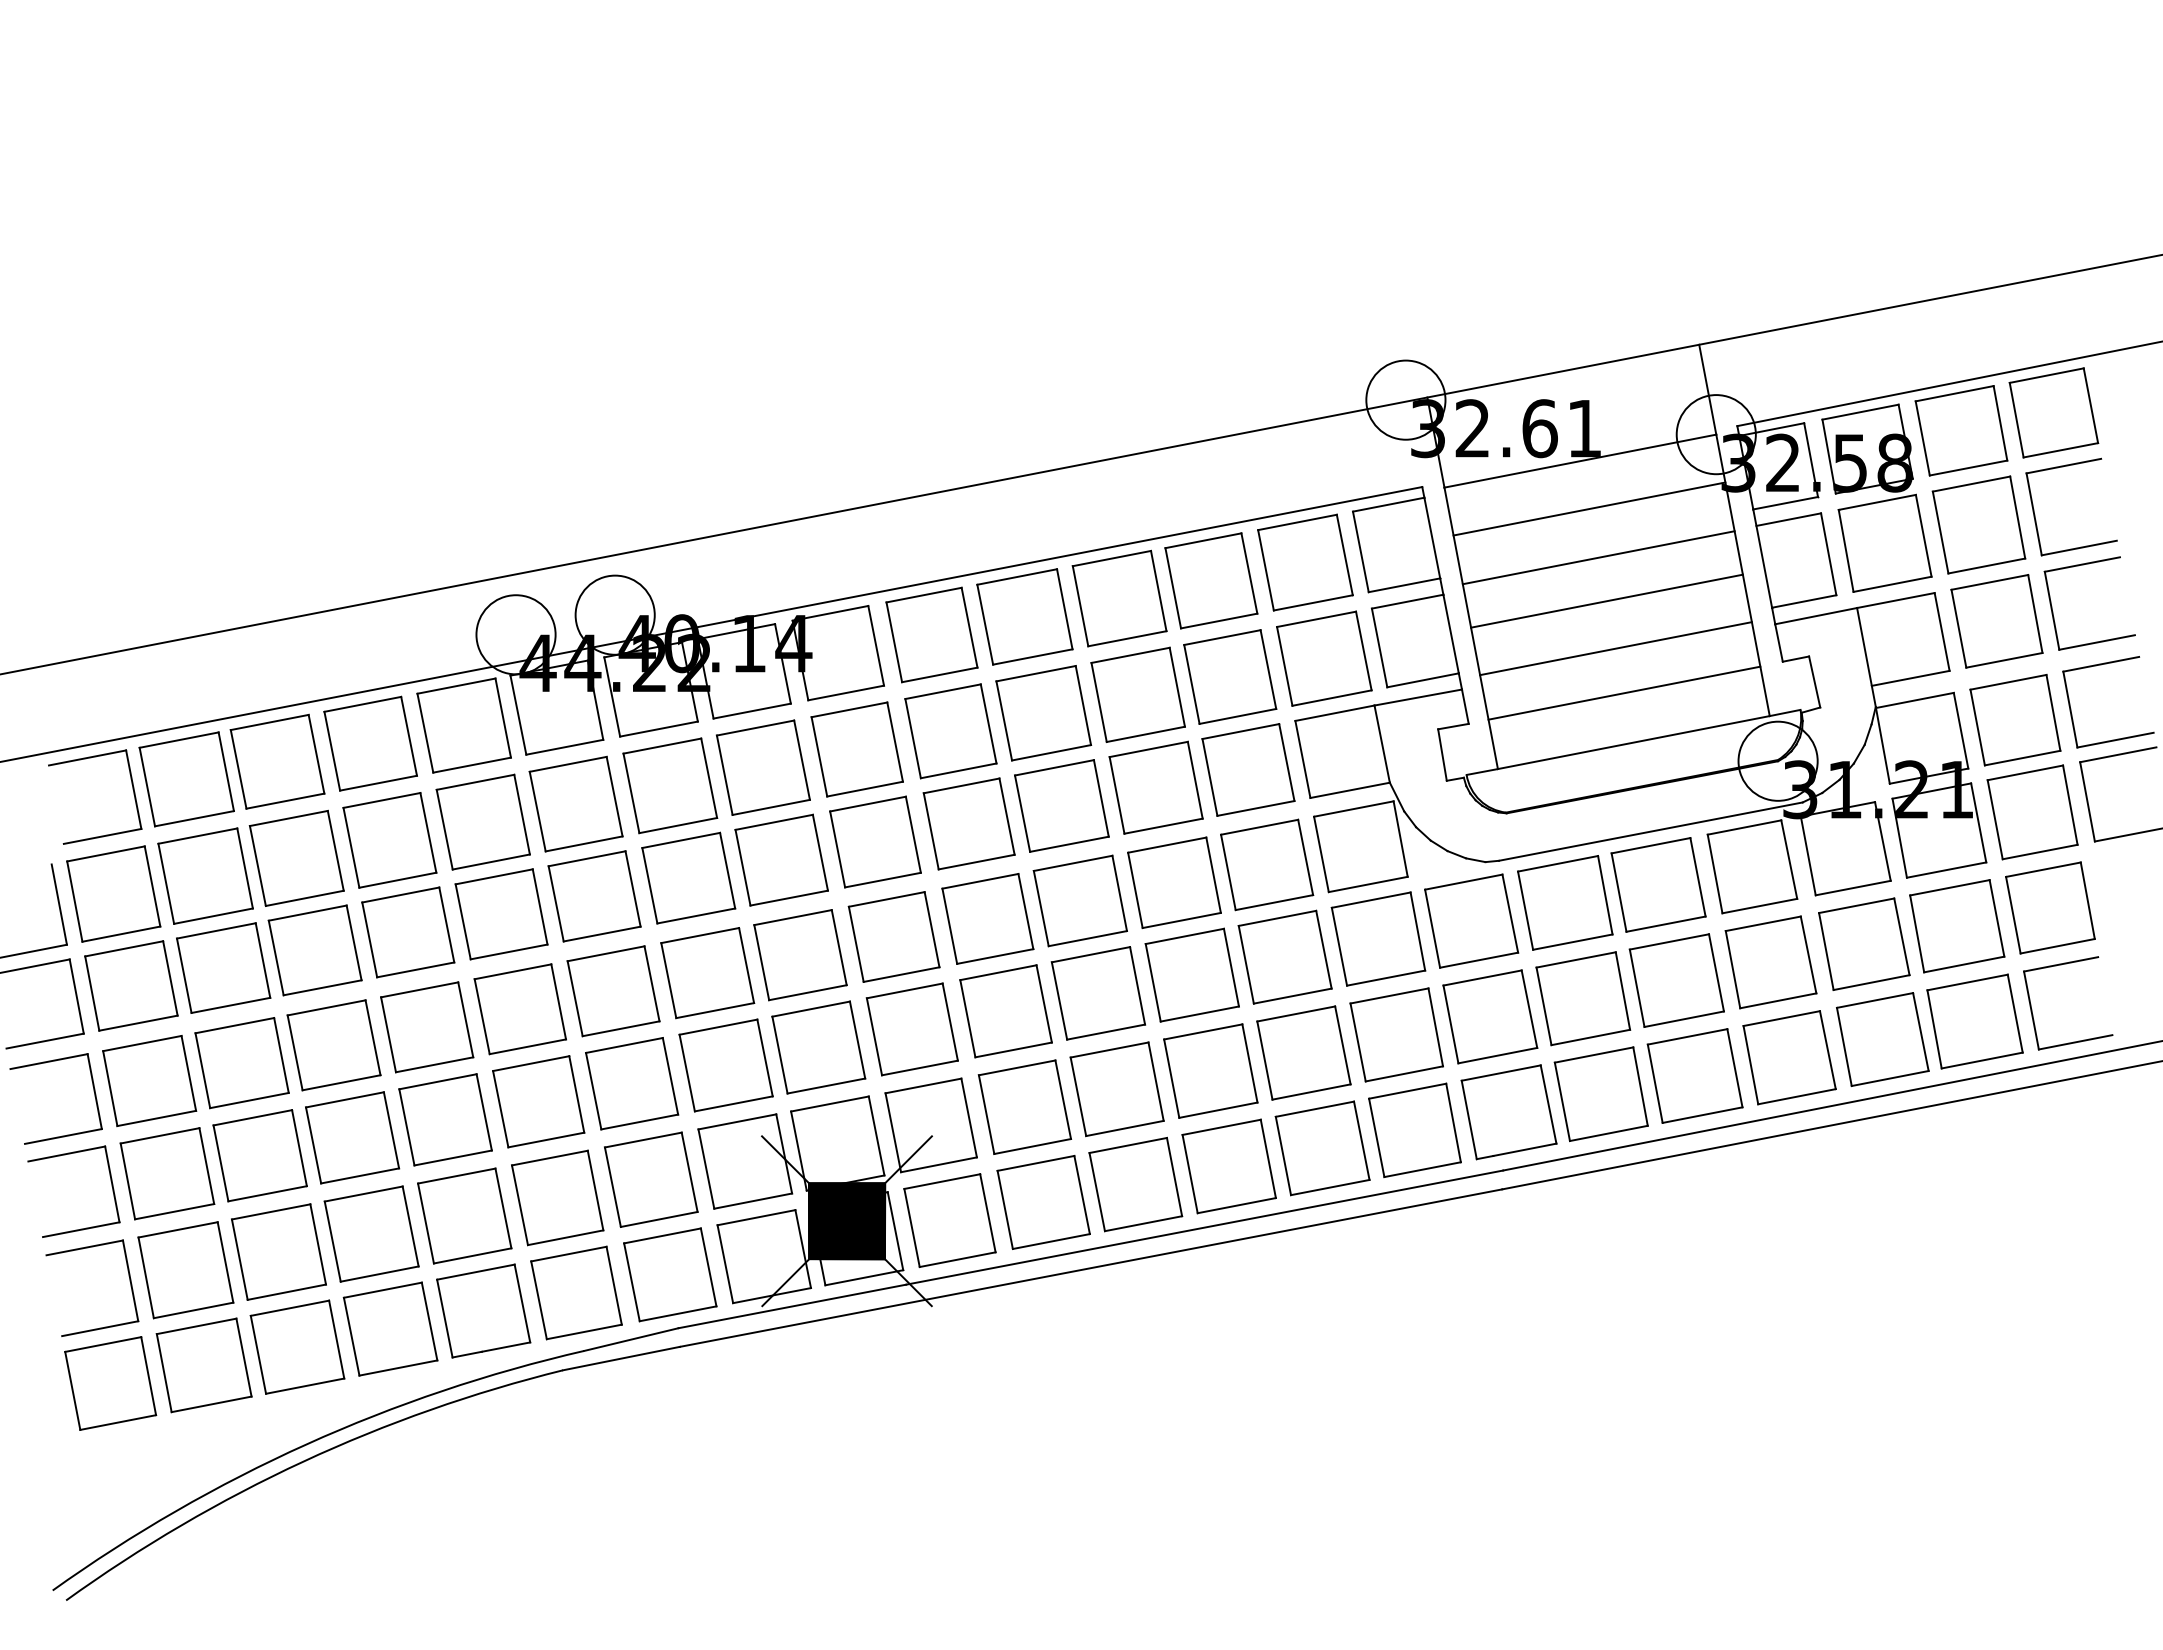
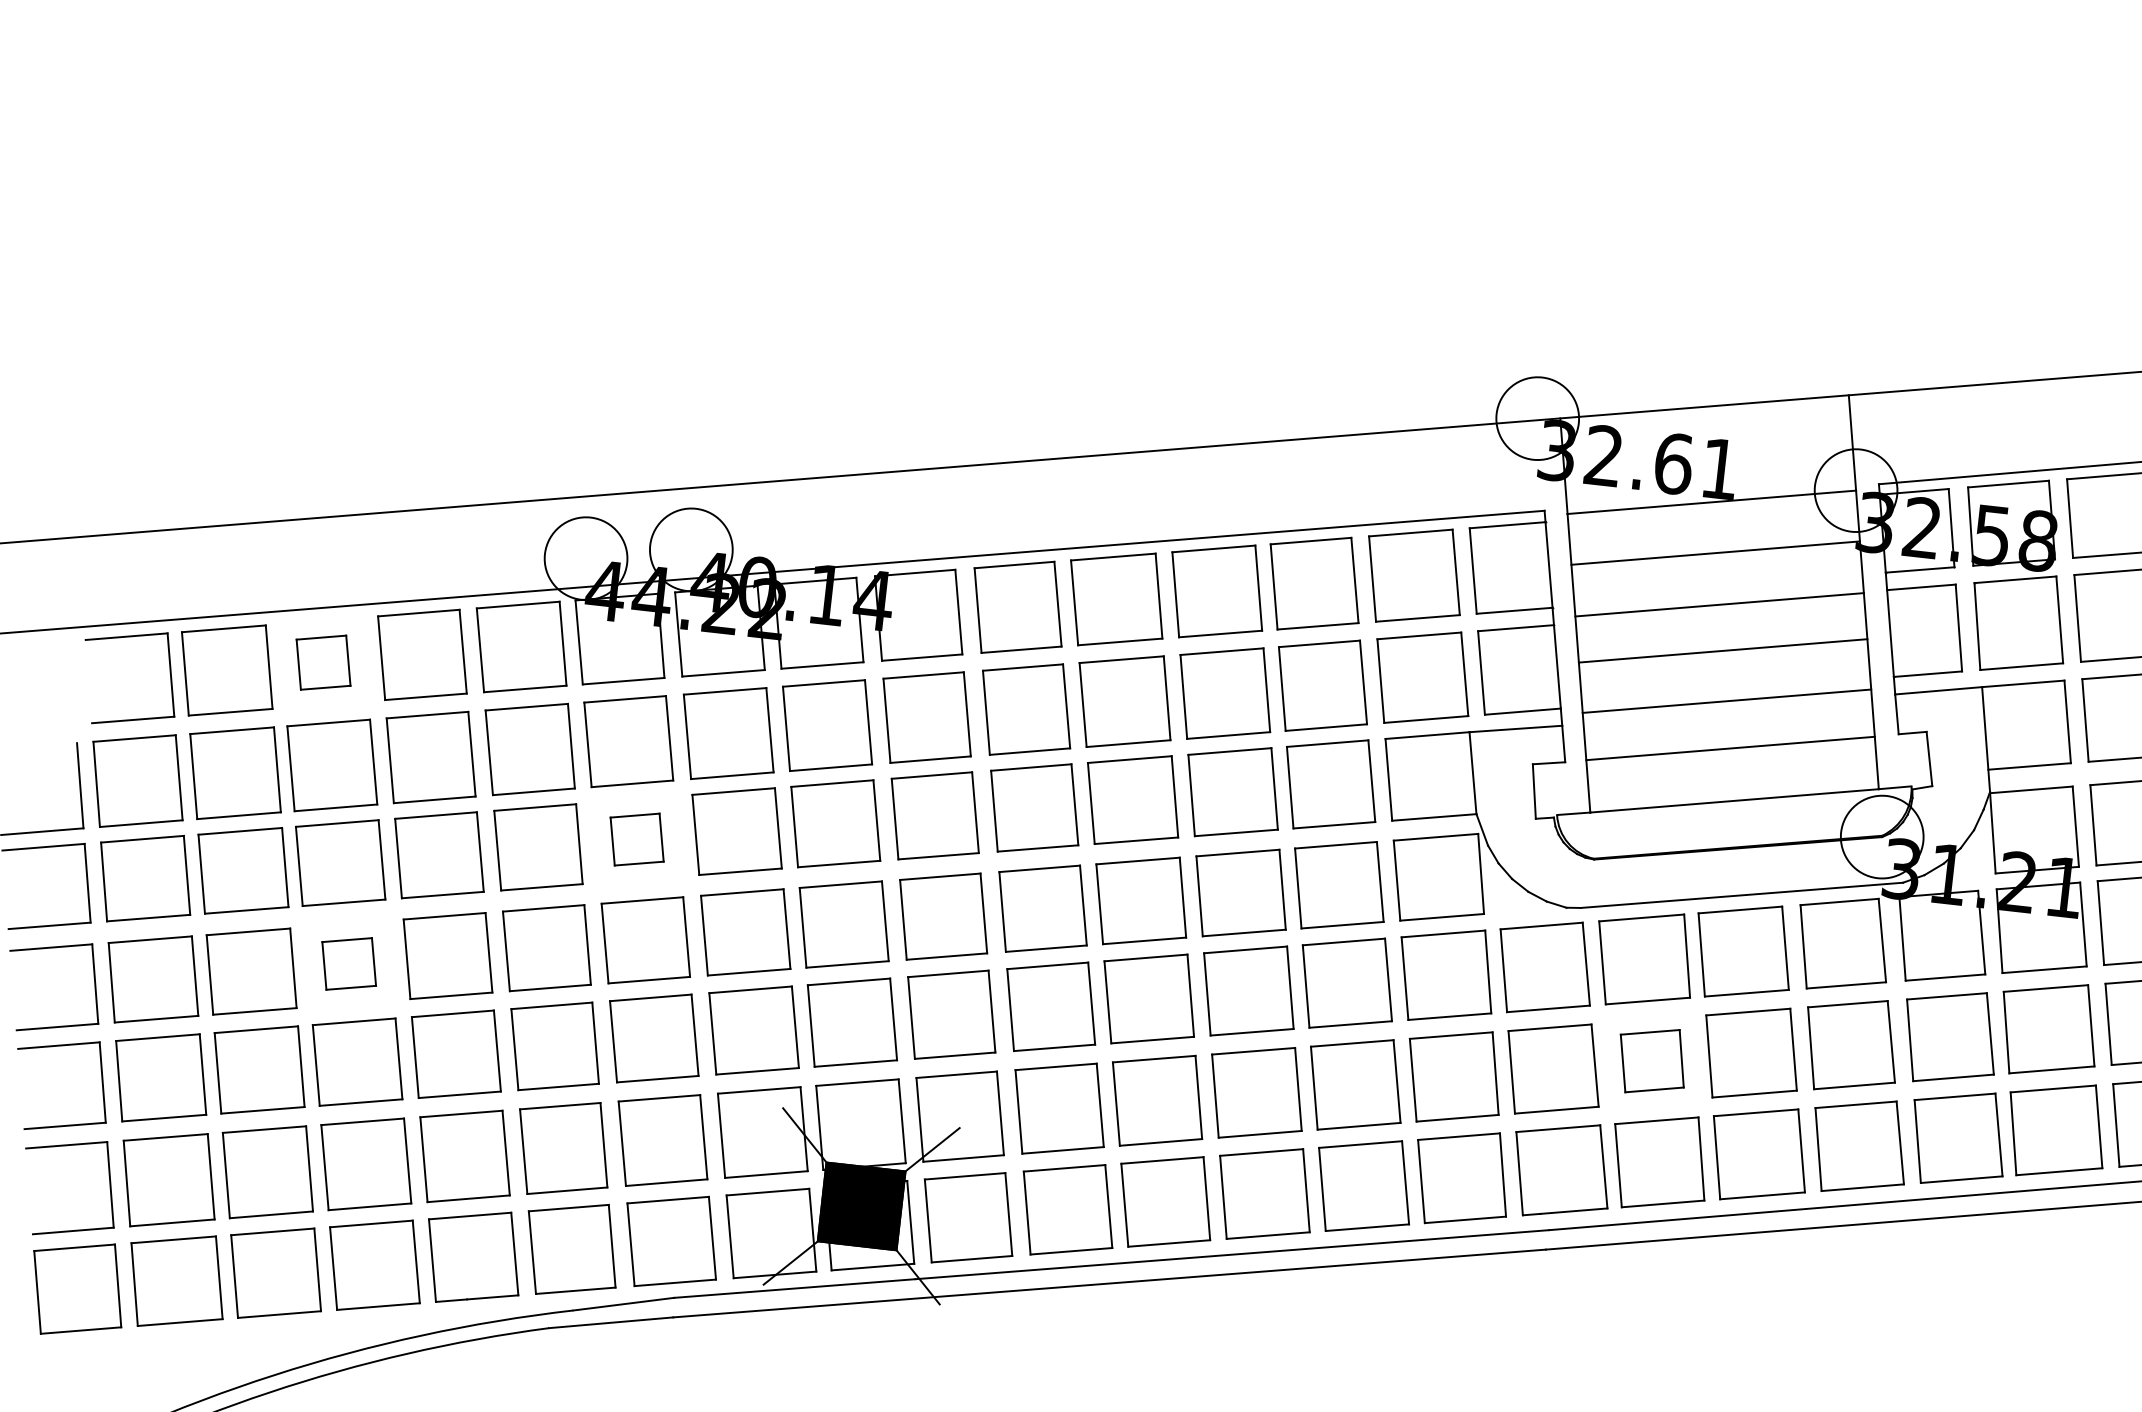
part: (277, 761) -> (323, 662), size x0.6
part: (594, 896) -> (637, 839), size x0.6
part: (1583, 998) -> (1652, 1060), size x0.7
part: (333, 1045) -> (348, 964), size x0.6

